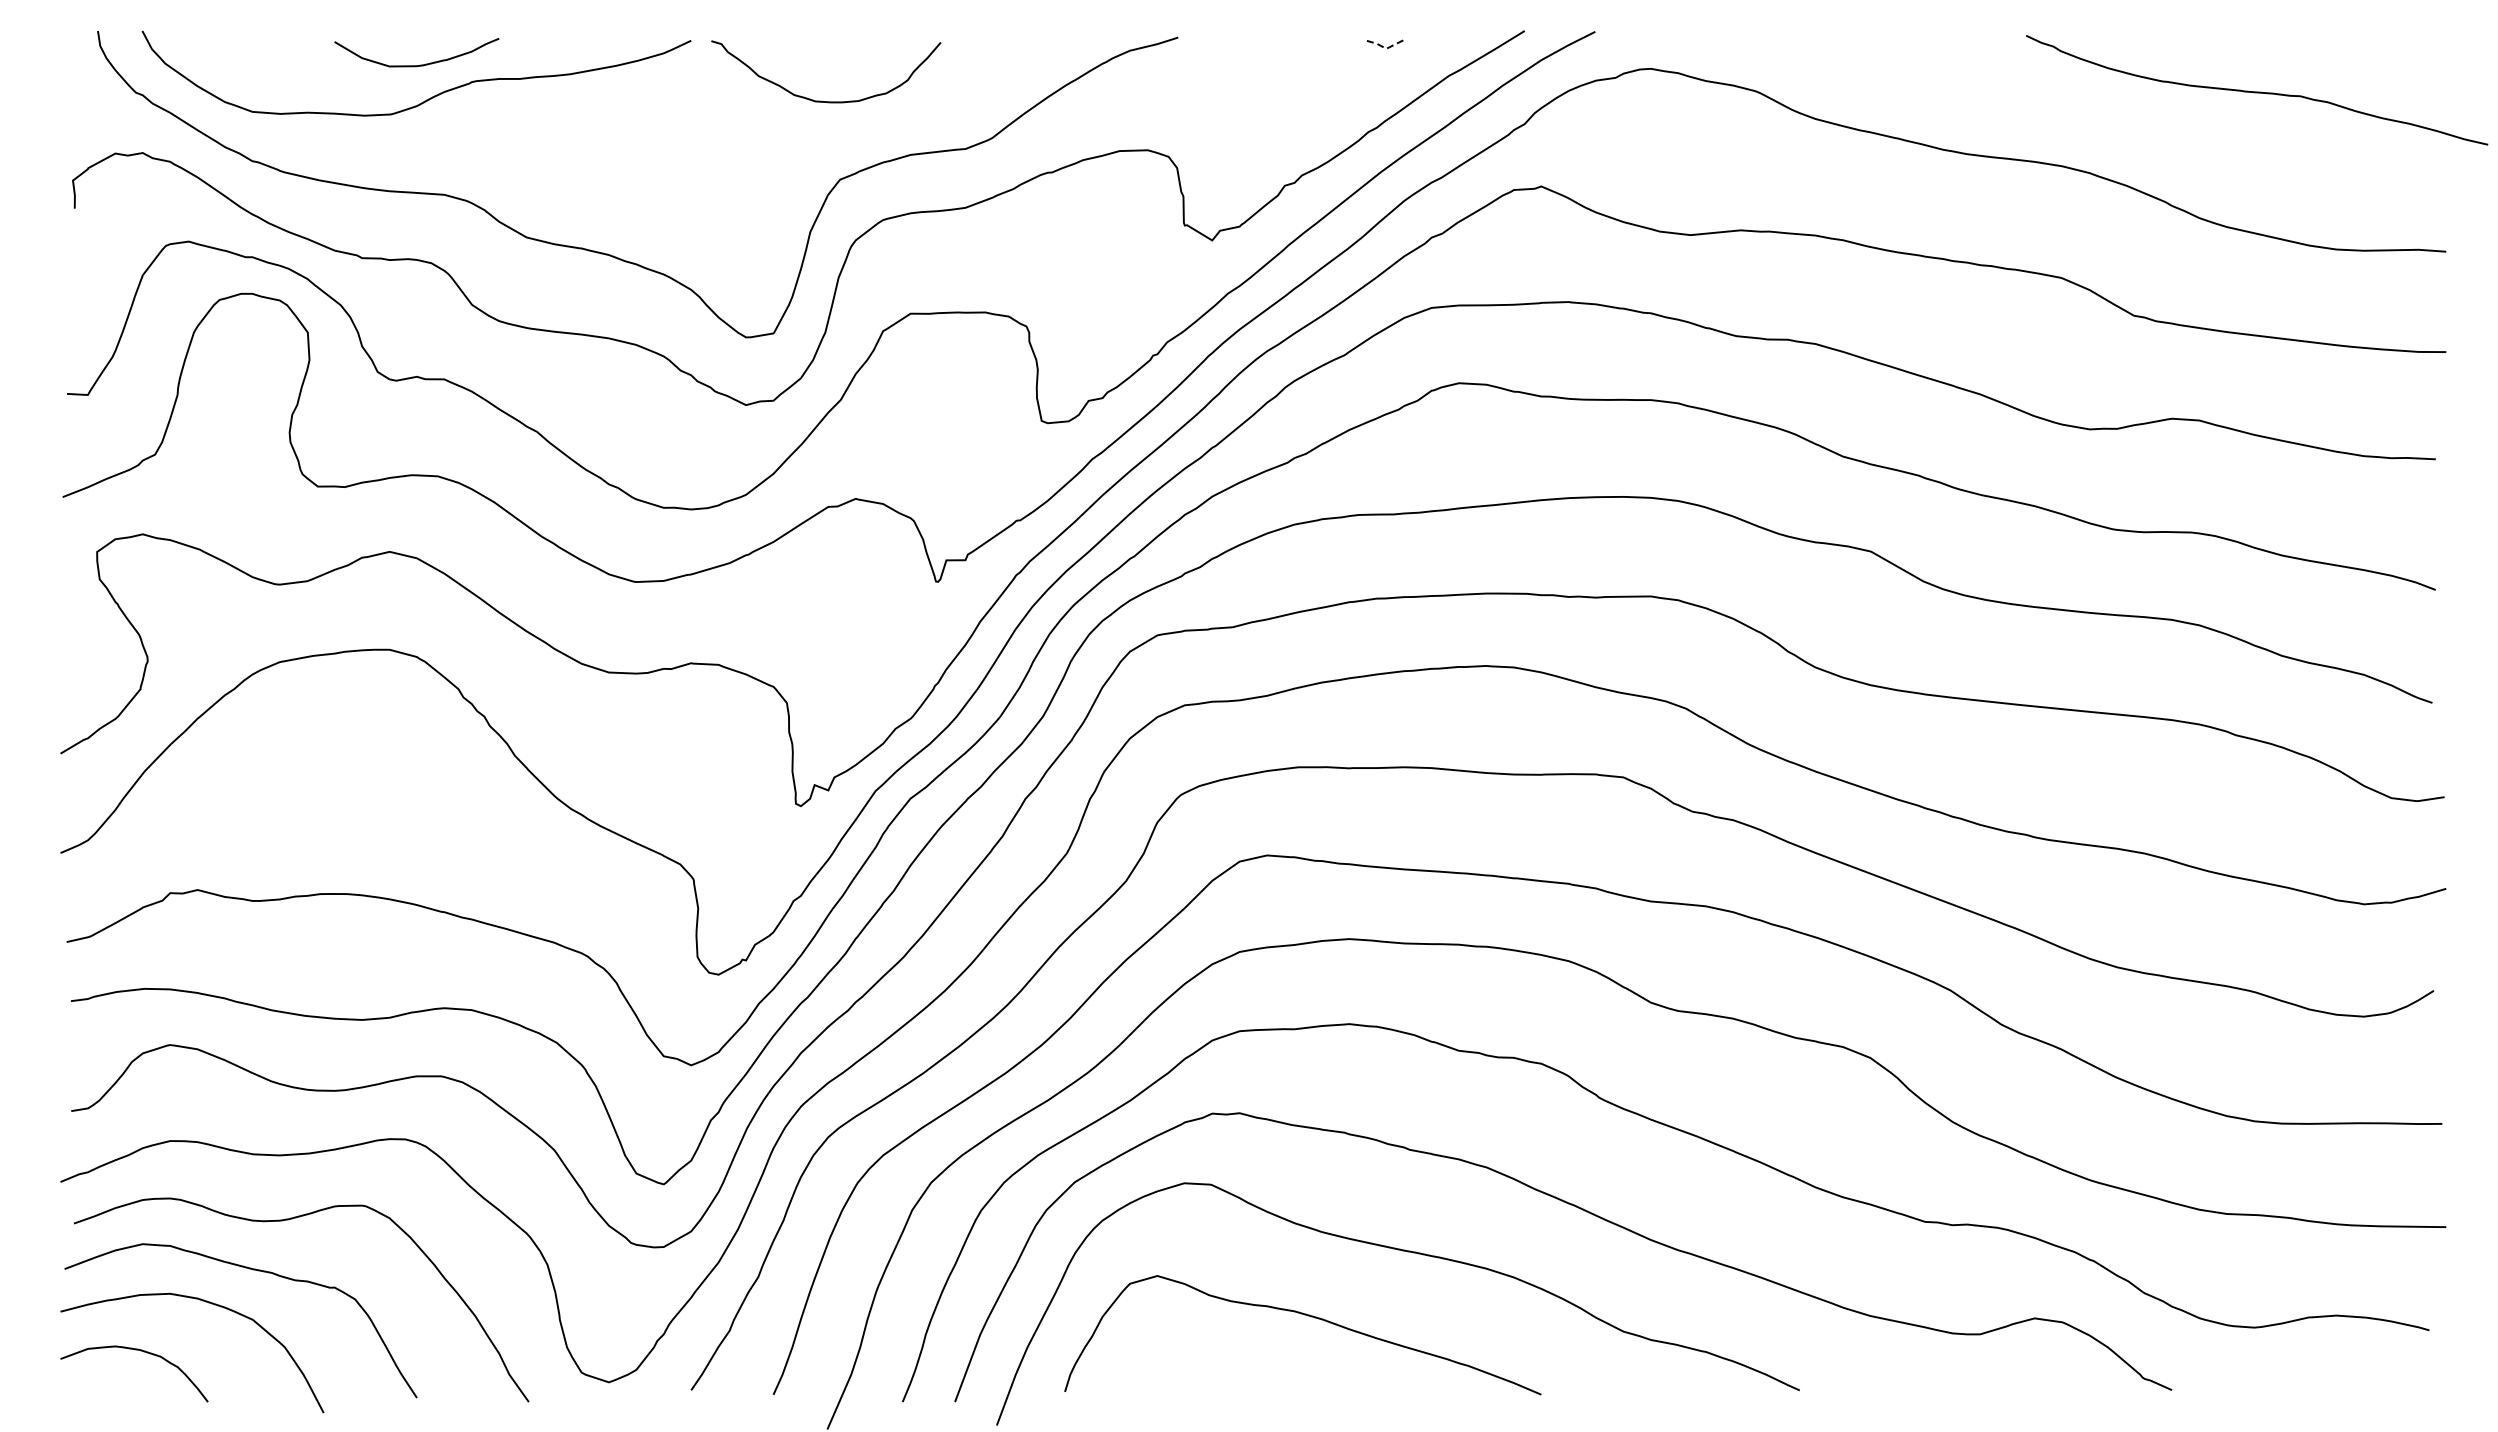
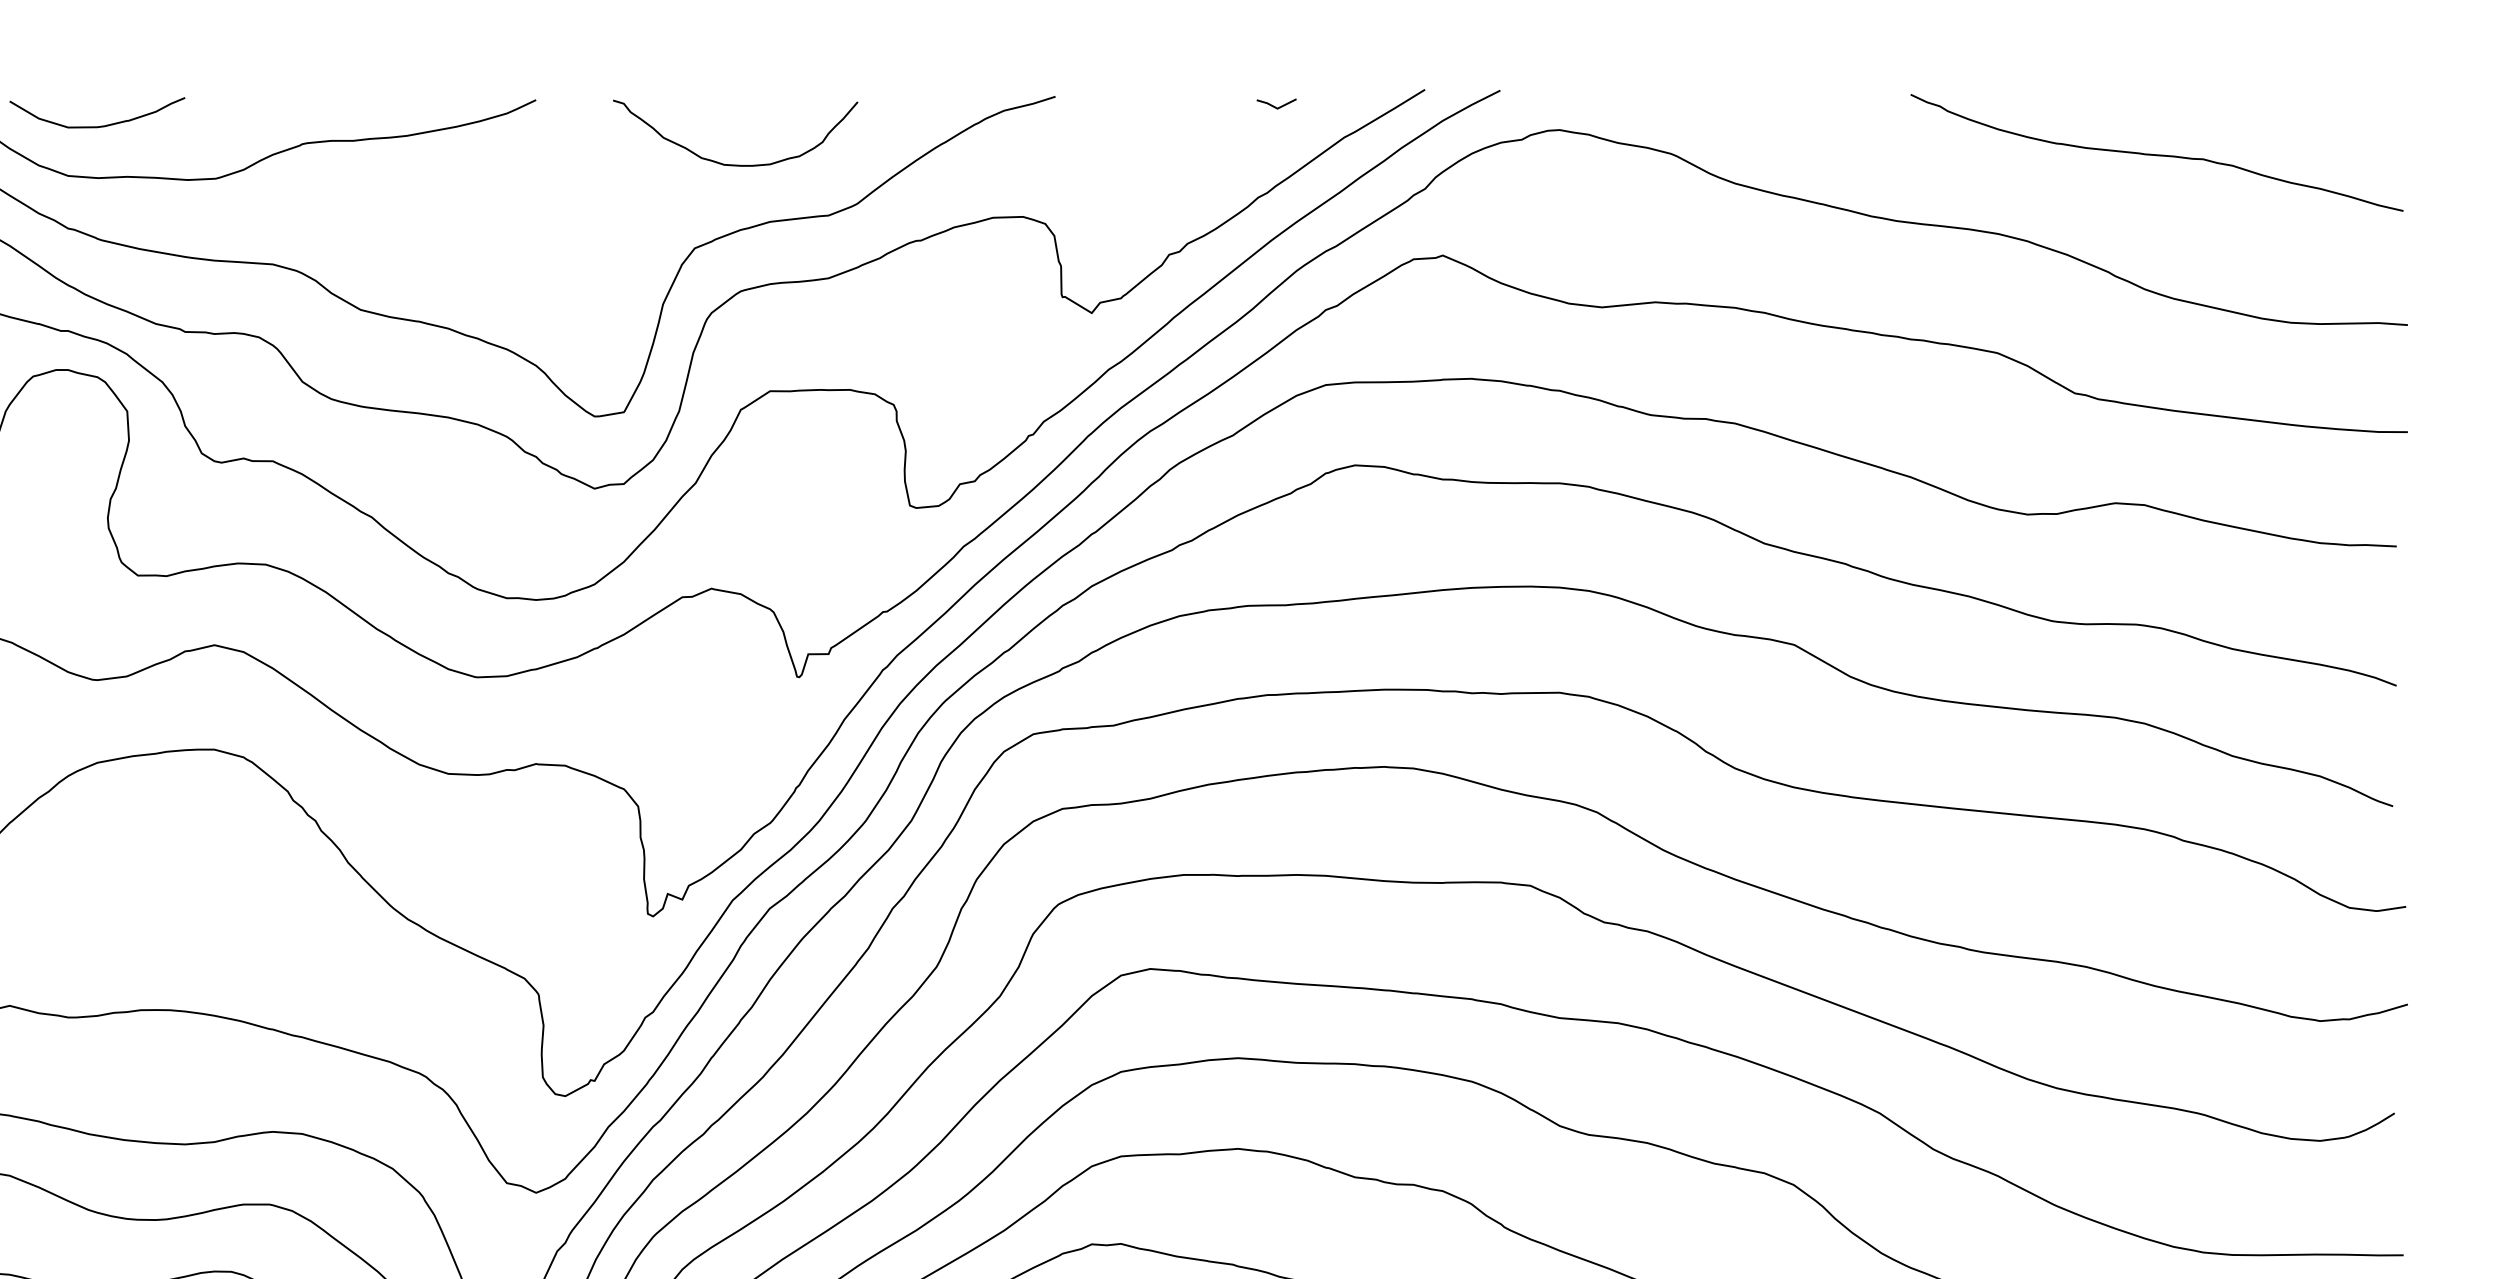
line: (1385, 48) -> (1276, 108), dashed -> solid
curve: (420, 64) -> (101, 125), moved
curve: (2257, 91) -> (2157, 154), moved
curve: (821, 100) -> (730, 163), moved

